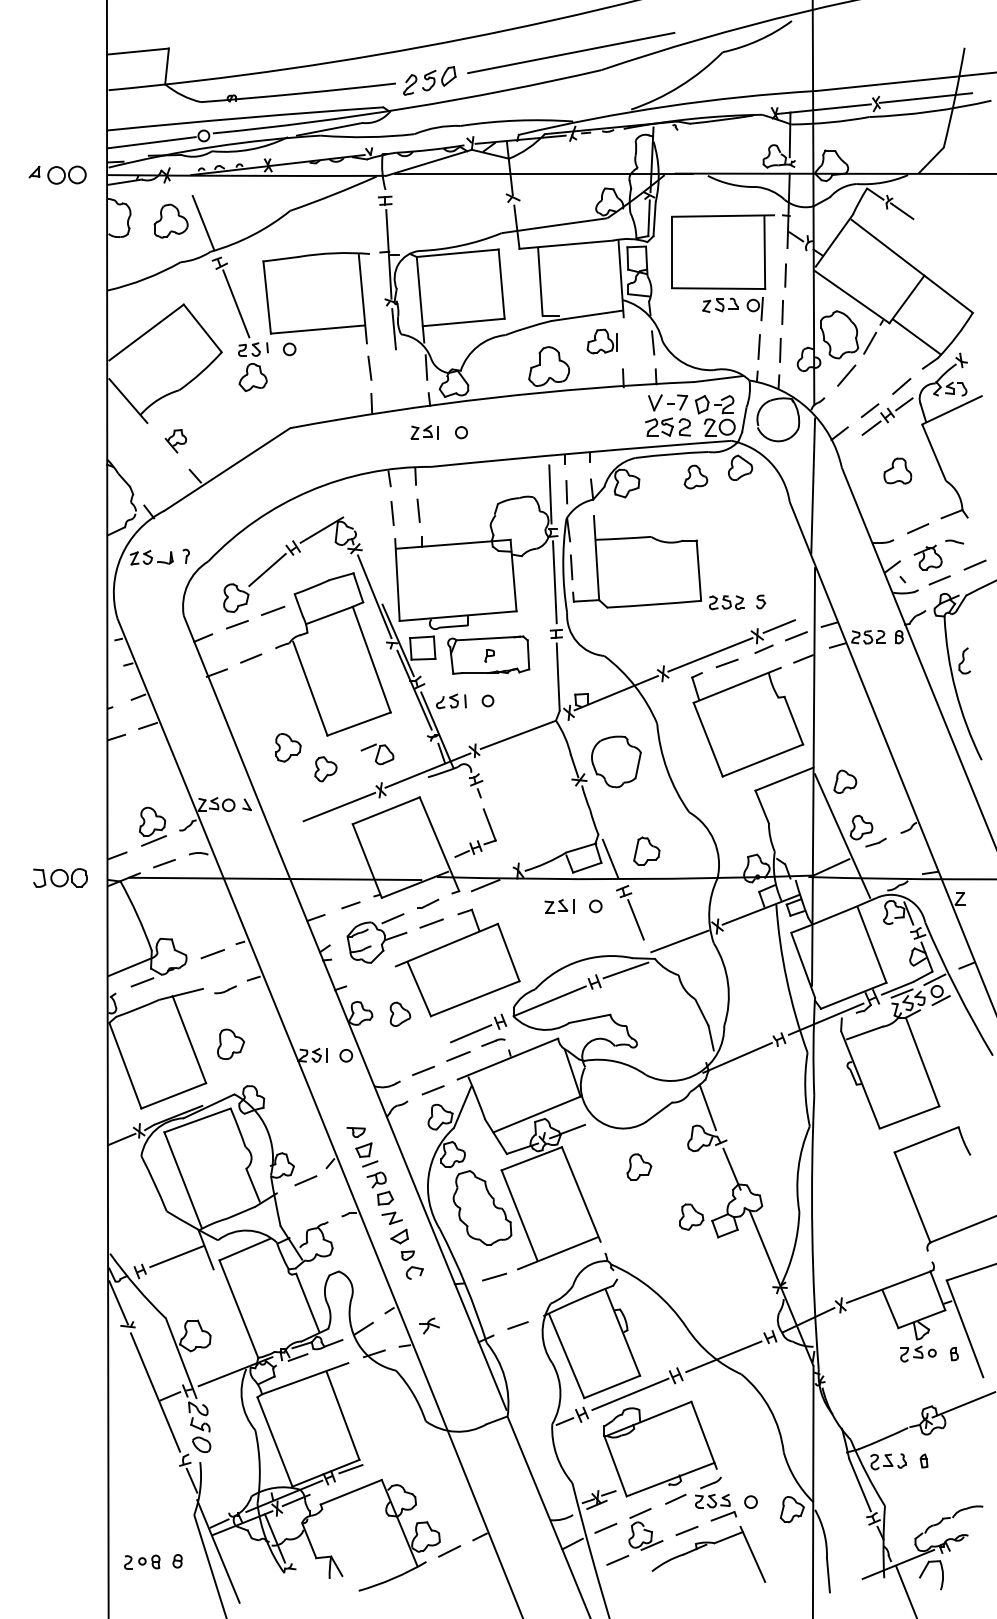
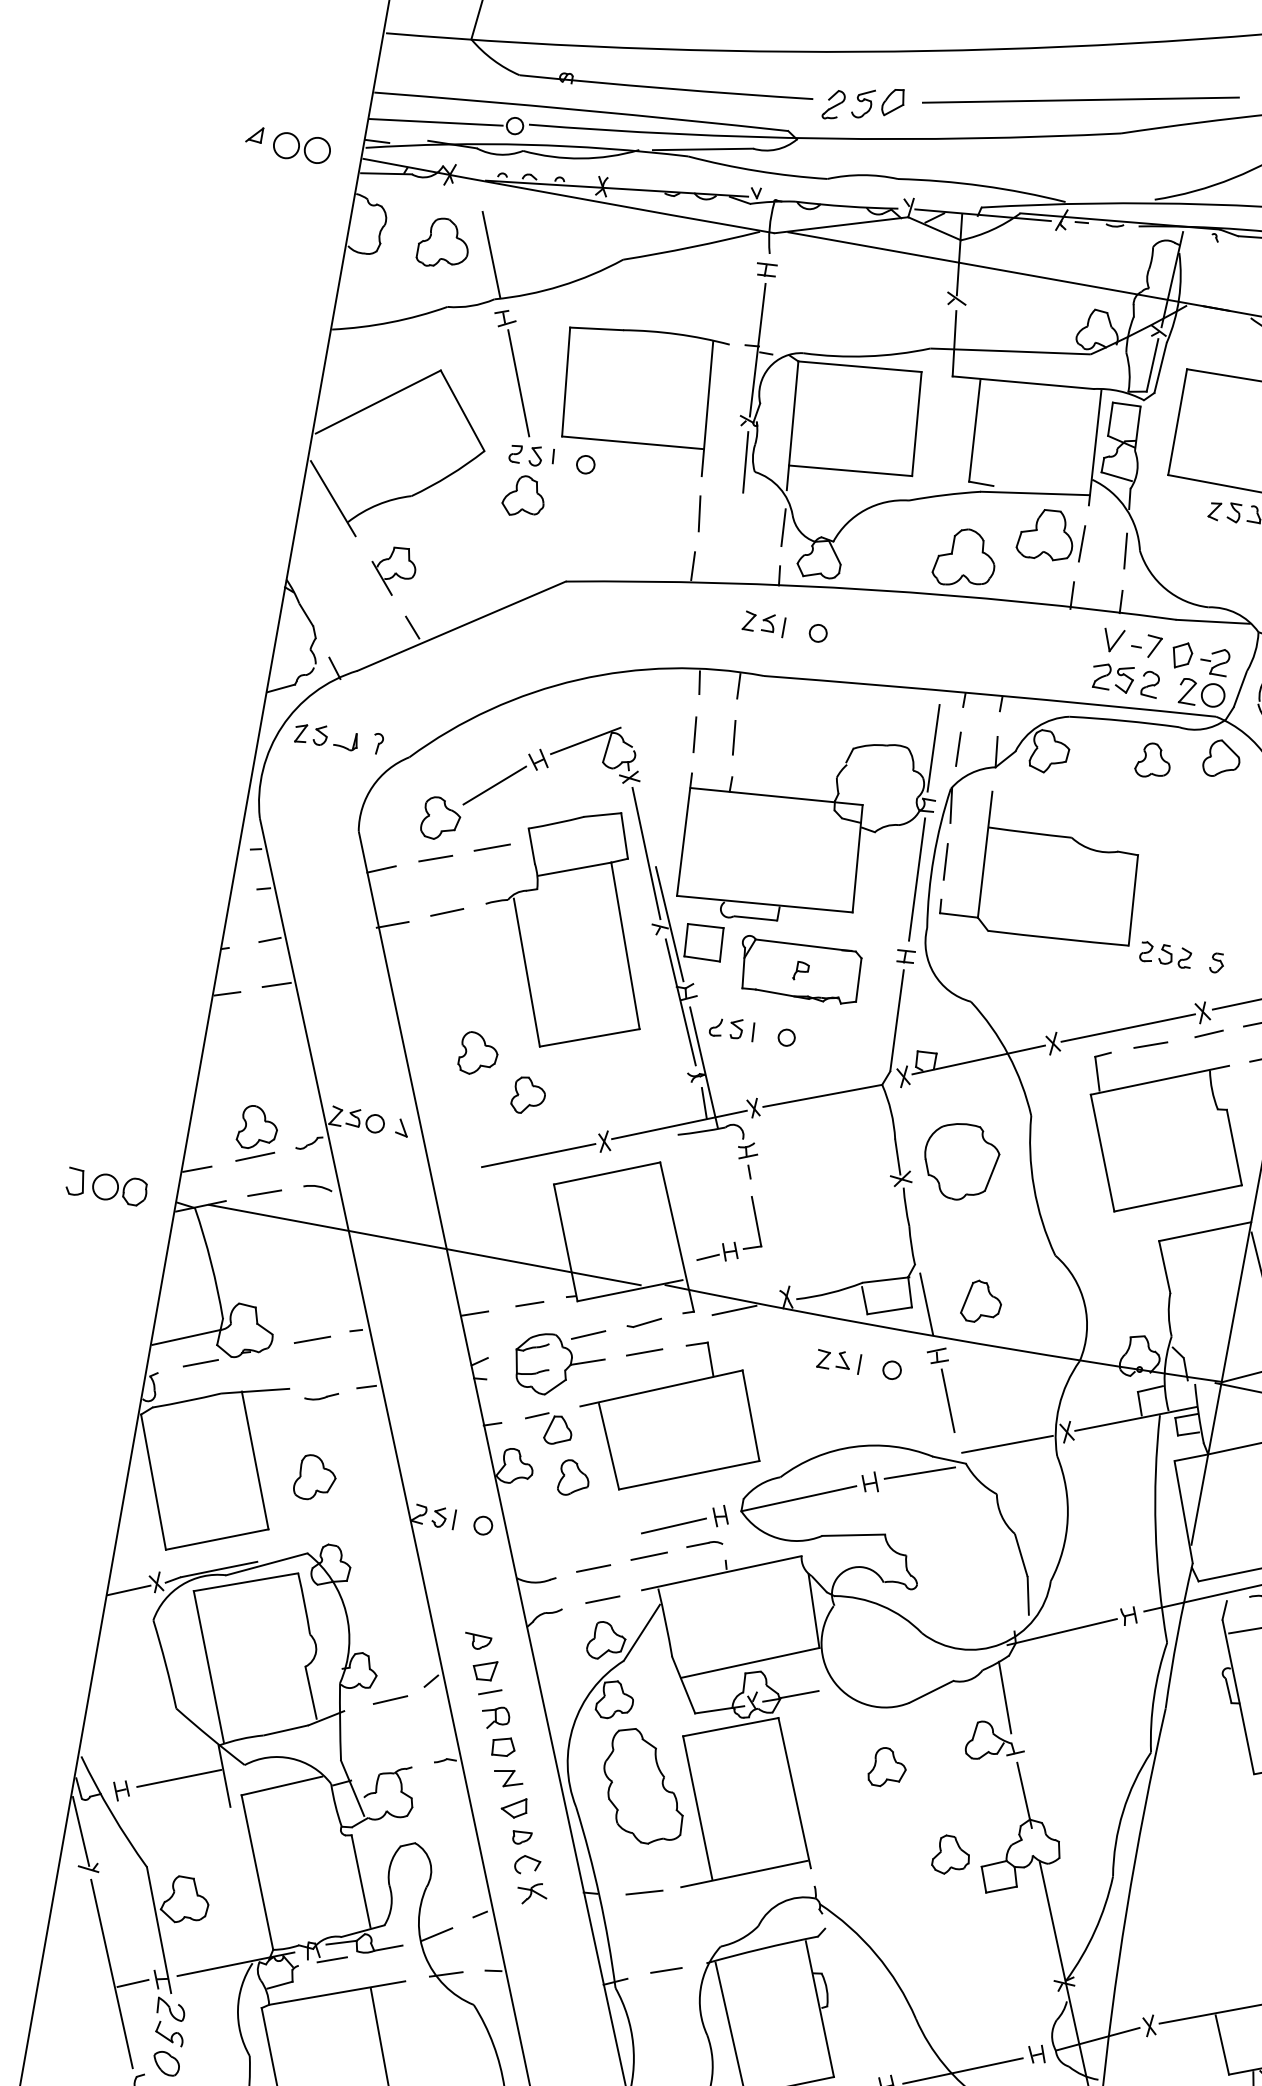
part: (602, 341) -> (1051, 535), size x1.43
part: (175, 441) -> (392, 571), size x1.43
part: (377, 754) -> (548, 1428), moved
part: (429, 1325) -> (532, 1893), moved

